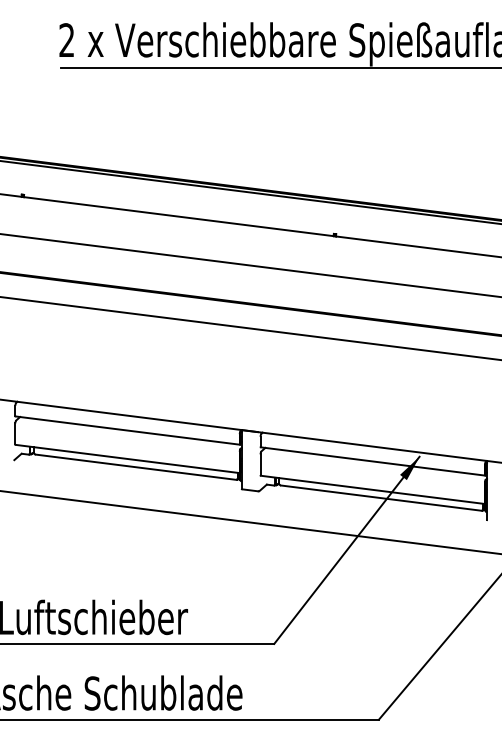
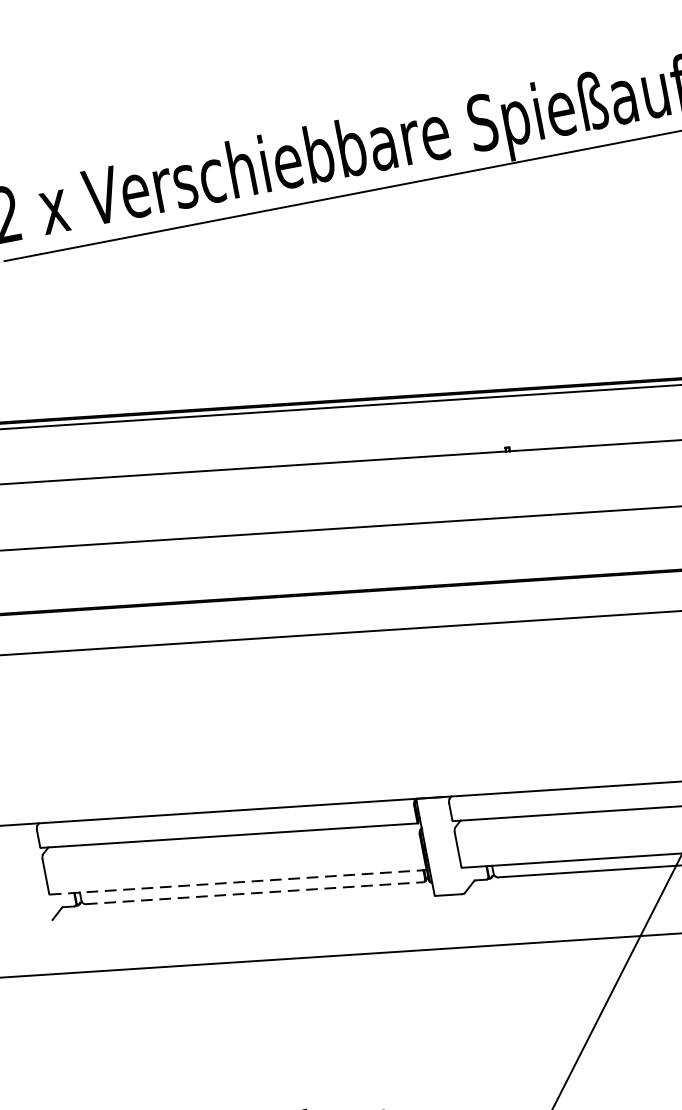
line: (128, 459) -> (239, 882), solid -> dashed
line: (136, 467) -> (255, 893), solid -> dashed

